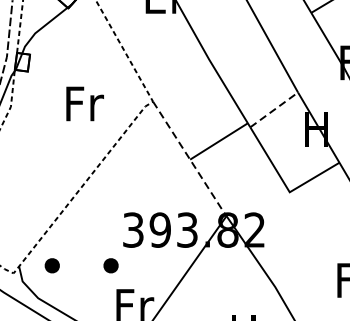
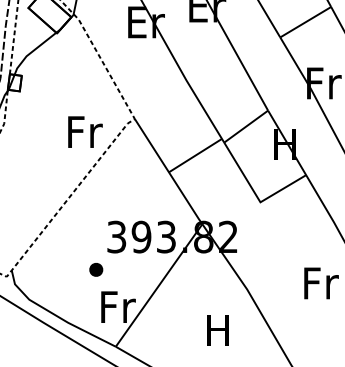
text: (85, 103) -> (85, 131), moved
line: (274, 109) -> (246, 126), dashed -> solid
line: (190, 159) -> (169, 172), dashed -> solid
part: (52, 265) -> (42, 269), removed

